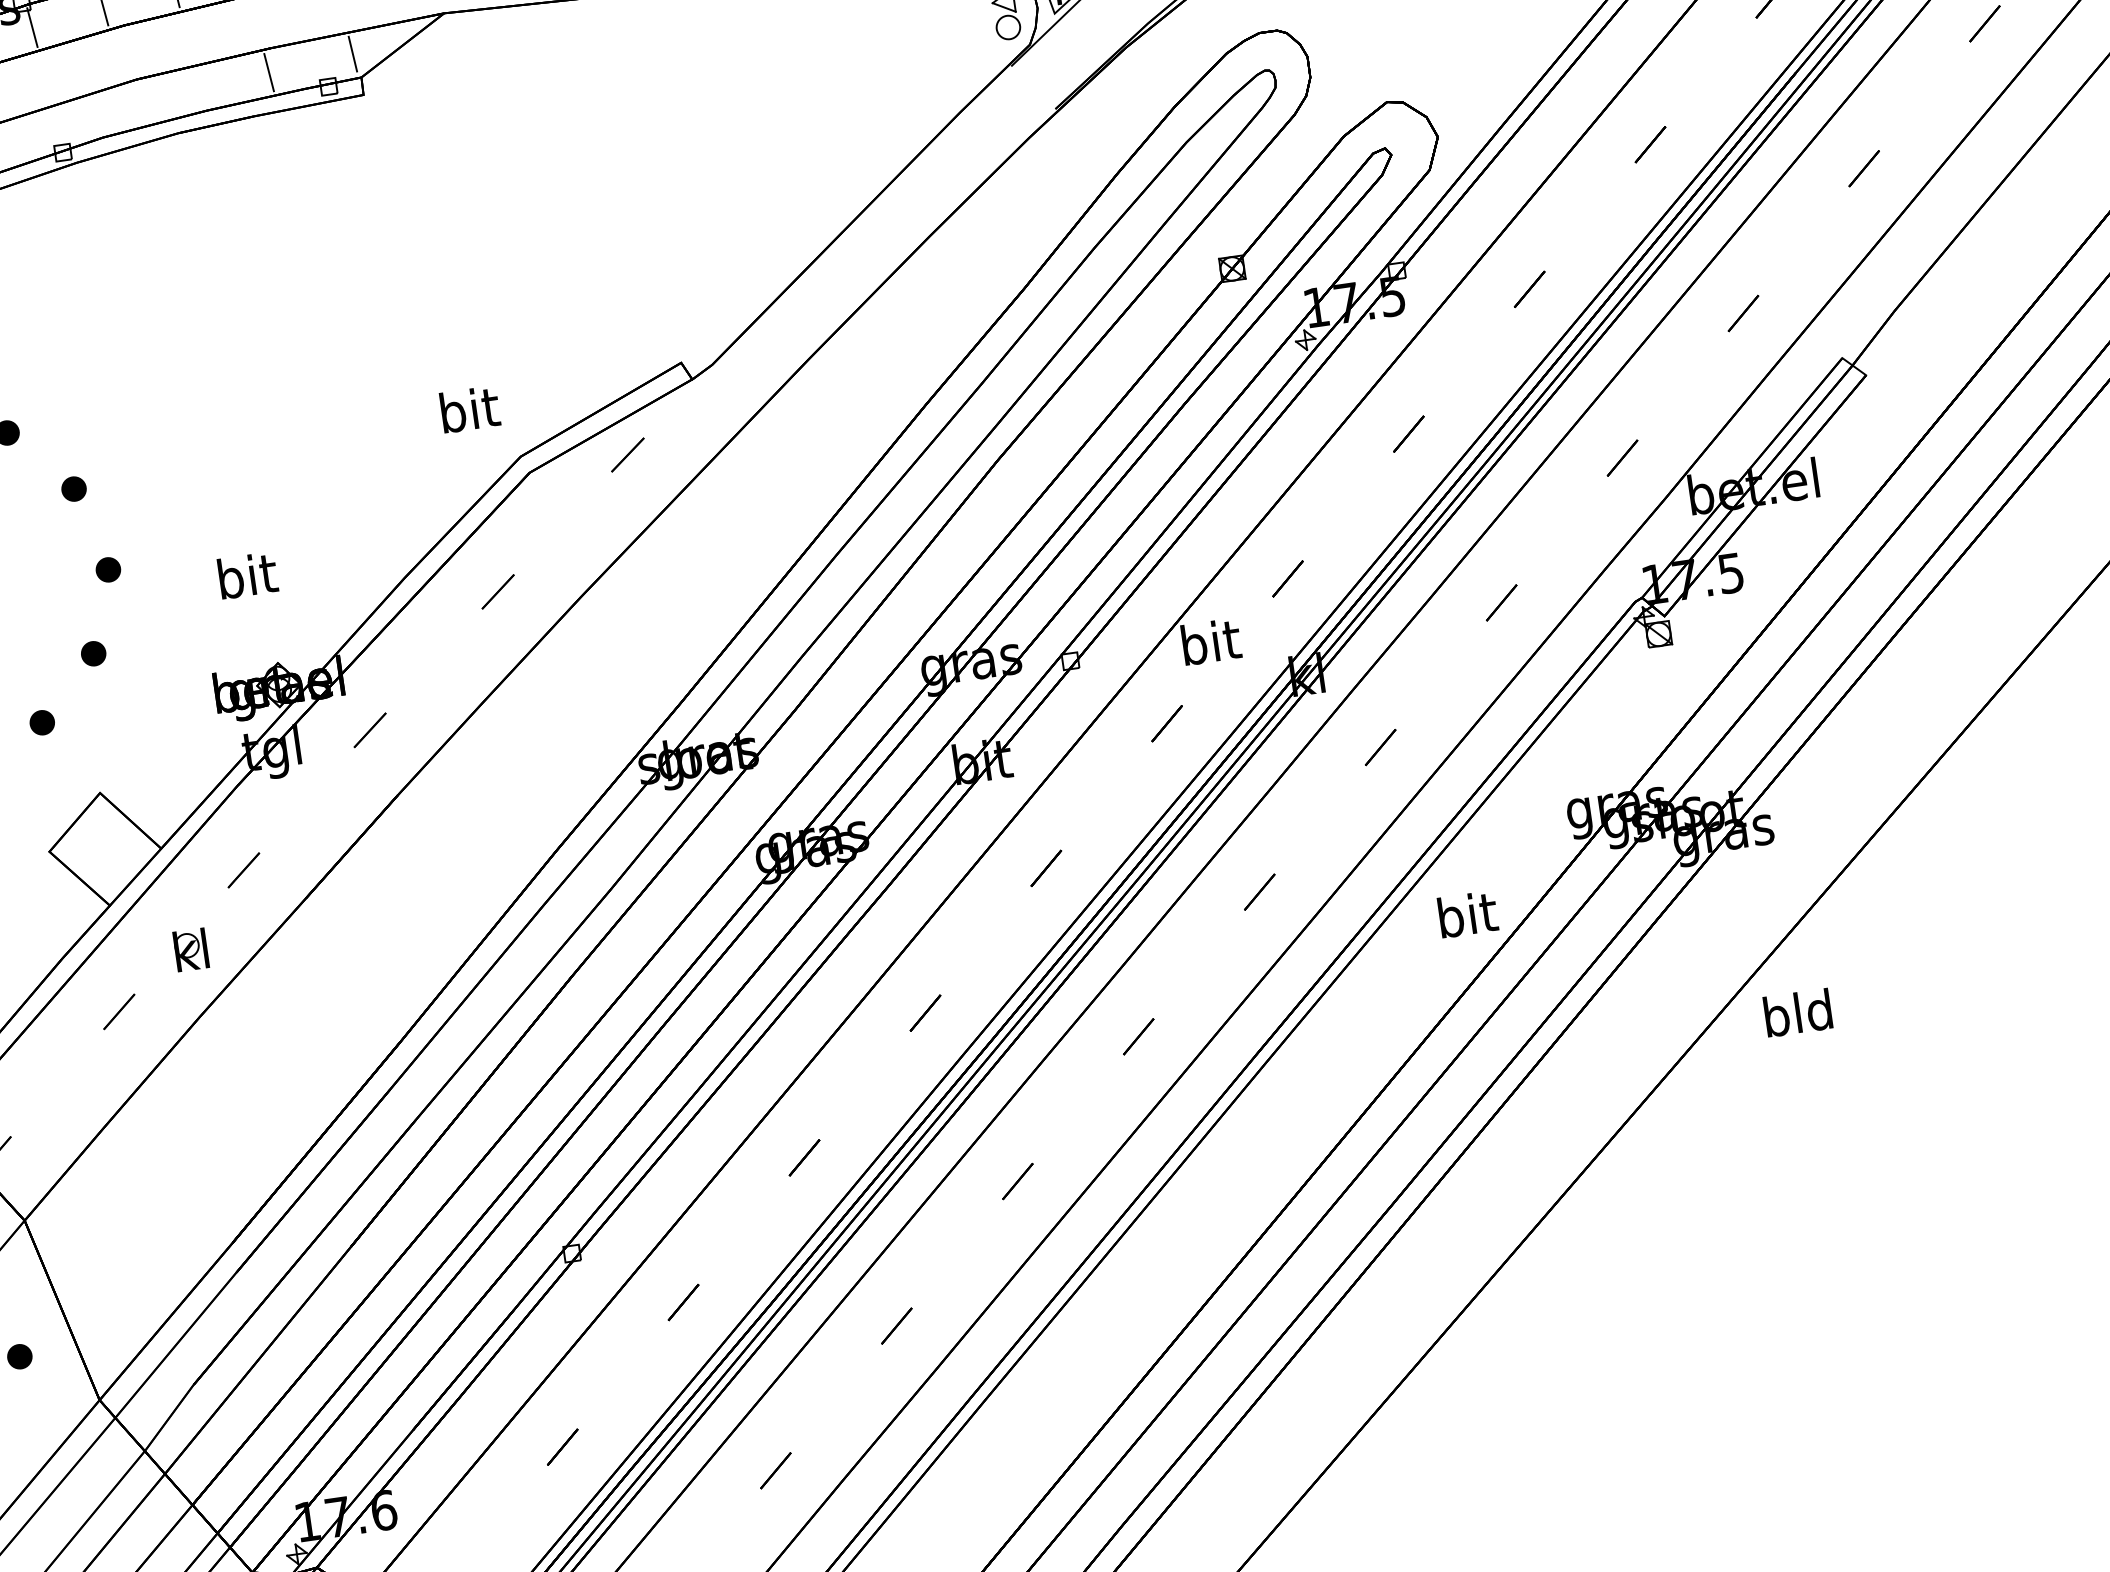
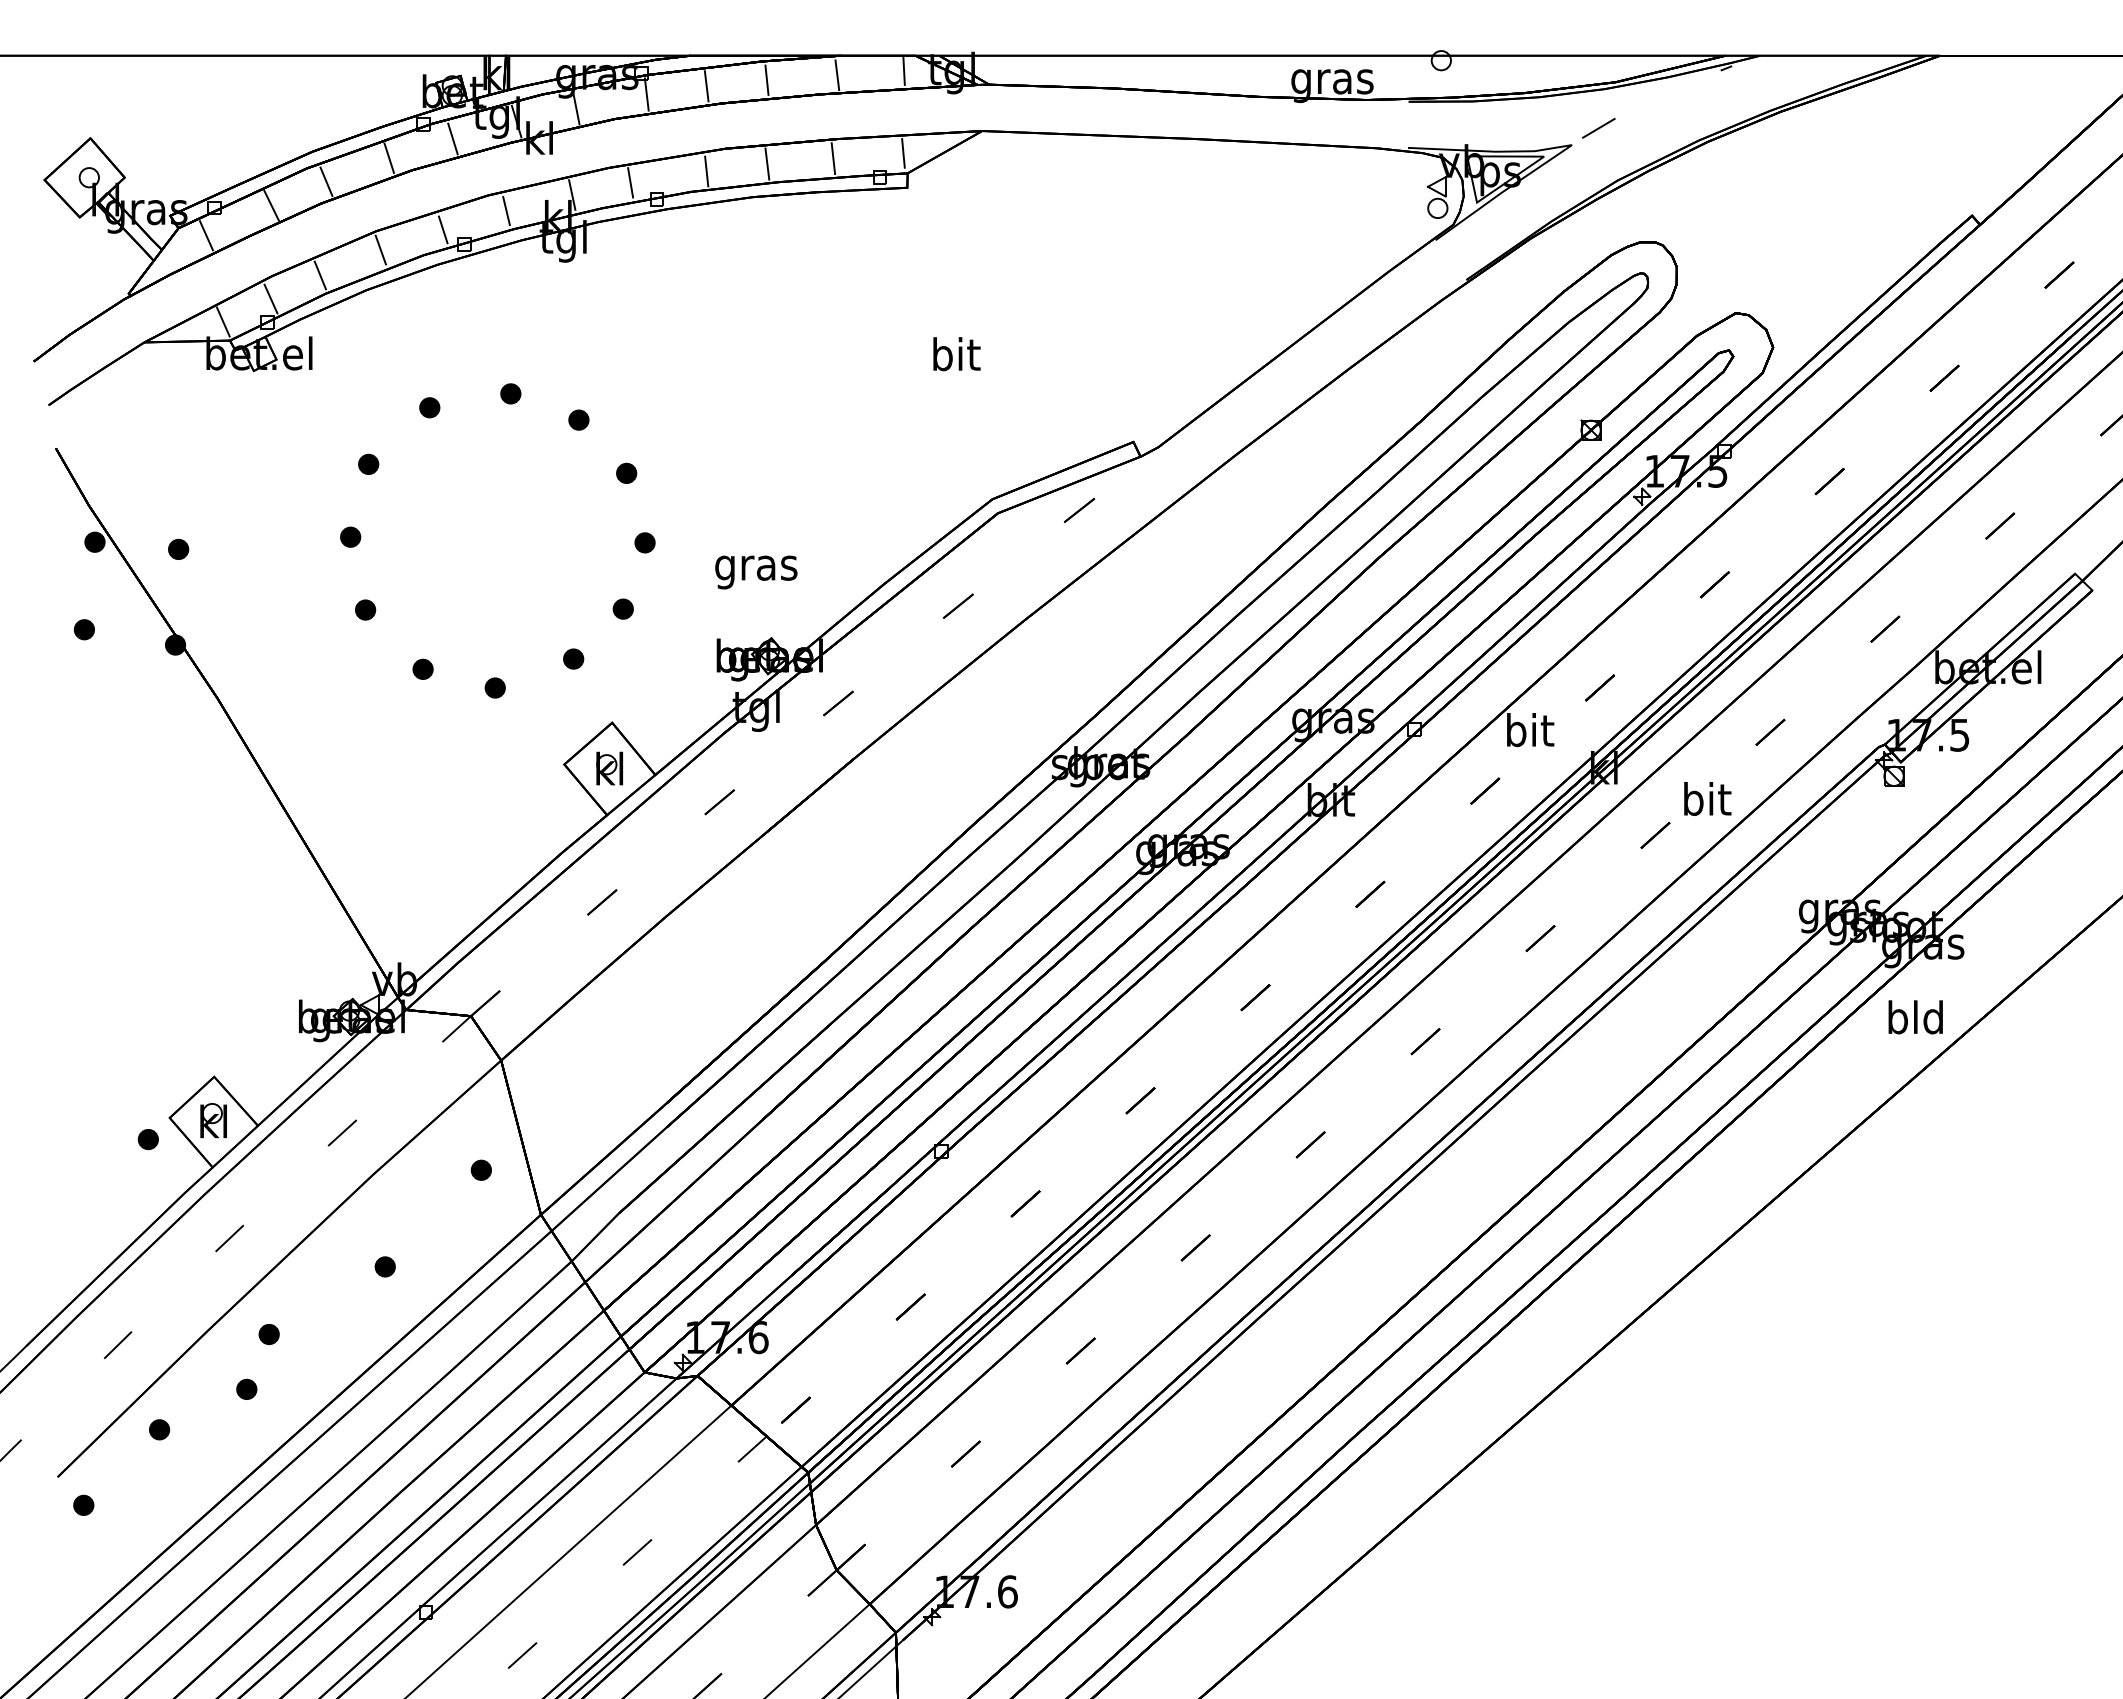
line: (190, 89) -> (767, 163), added
line: (117, 110) -> (706, 171), added
line: (28, 136) -> (630, 182), added
text: (469, 410) -> (956, 354), moved
text: (247, 580) -> (756, 567), bit -> gras
text: (1467, 913) -> (1707, 798), moved
part: (190, 949) -> (609, 768), moved
text: (1797, 1013) -> (1915, 1017), moved

